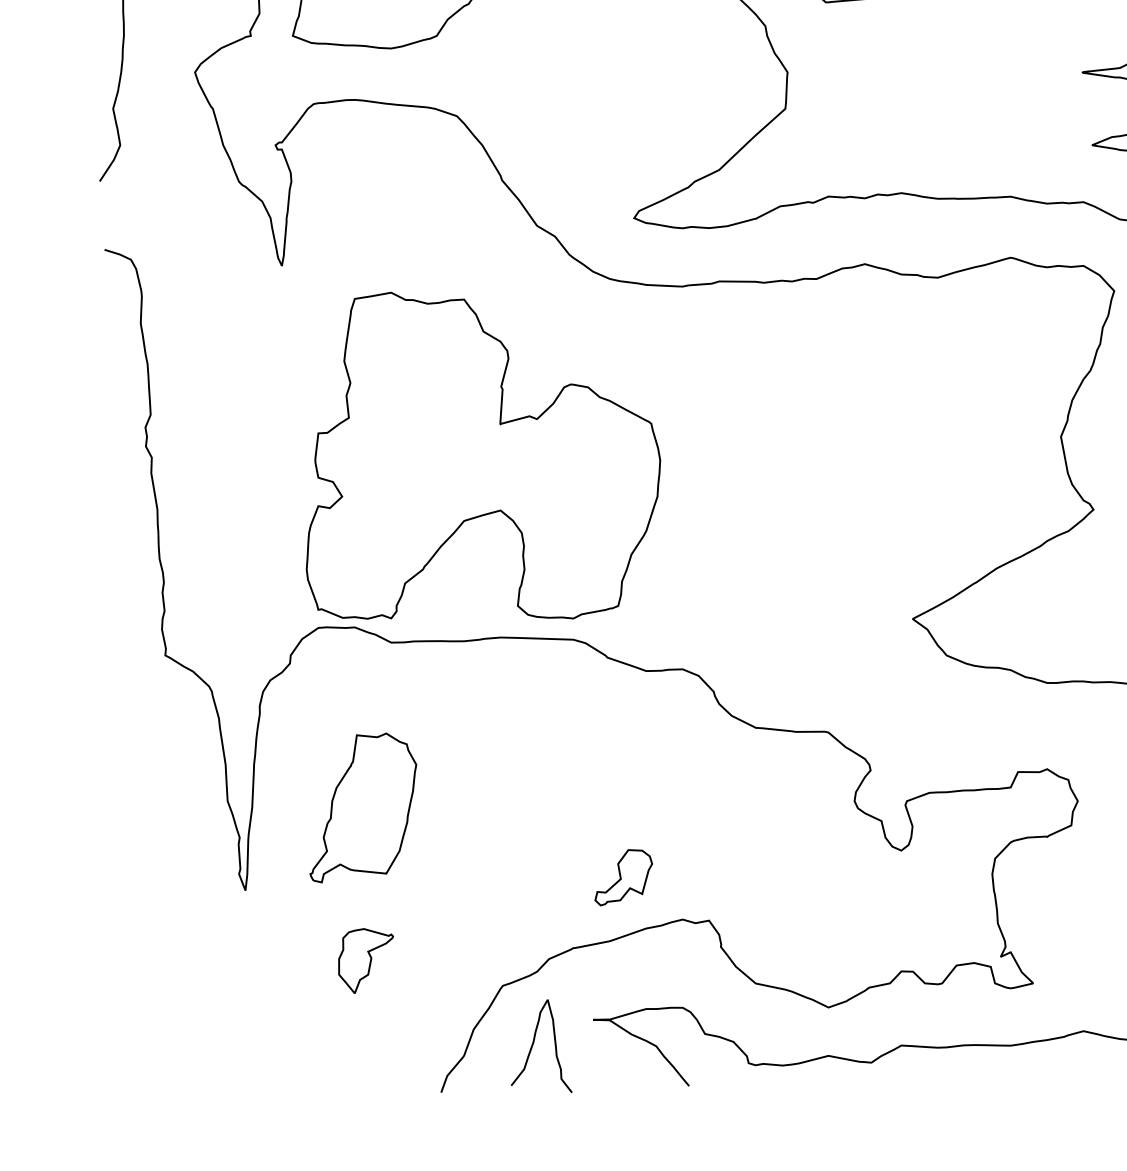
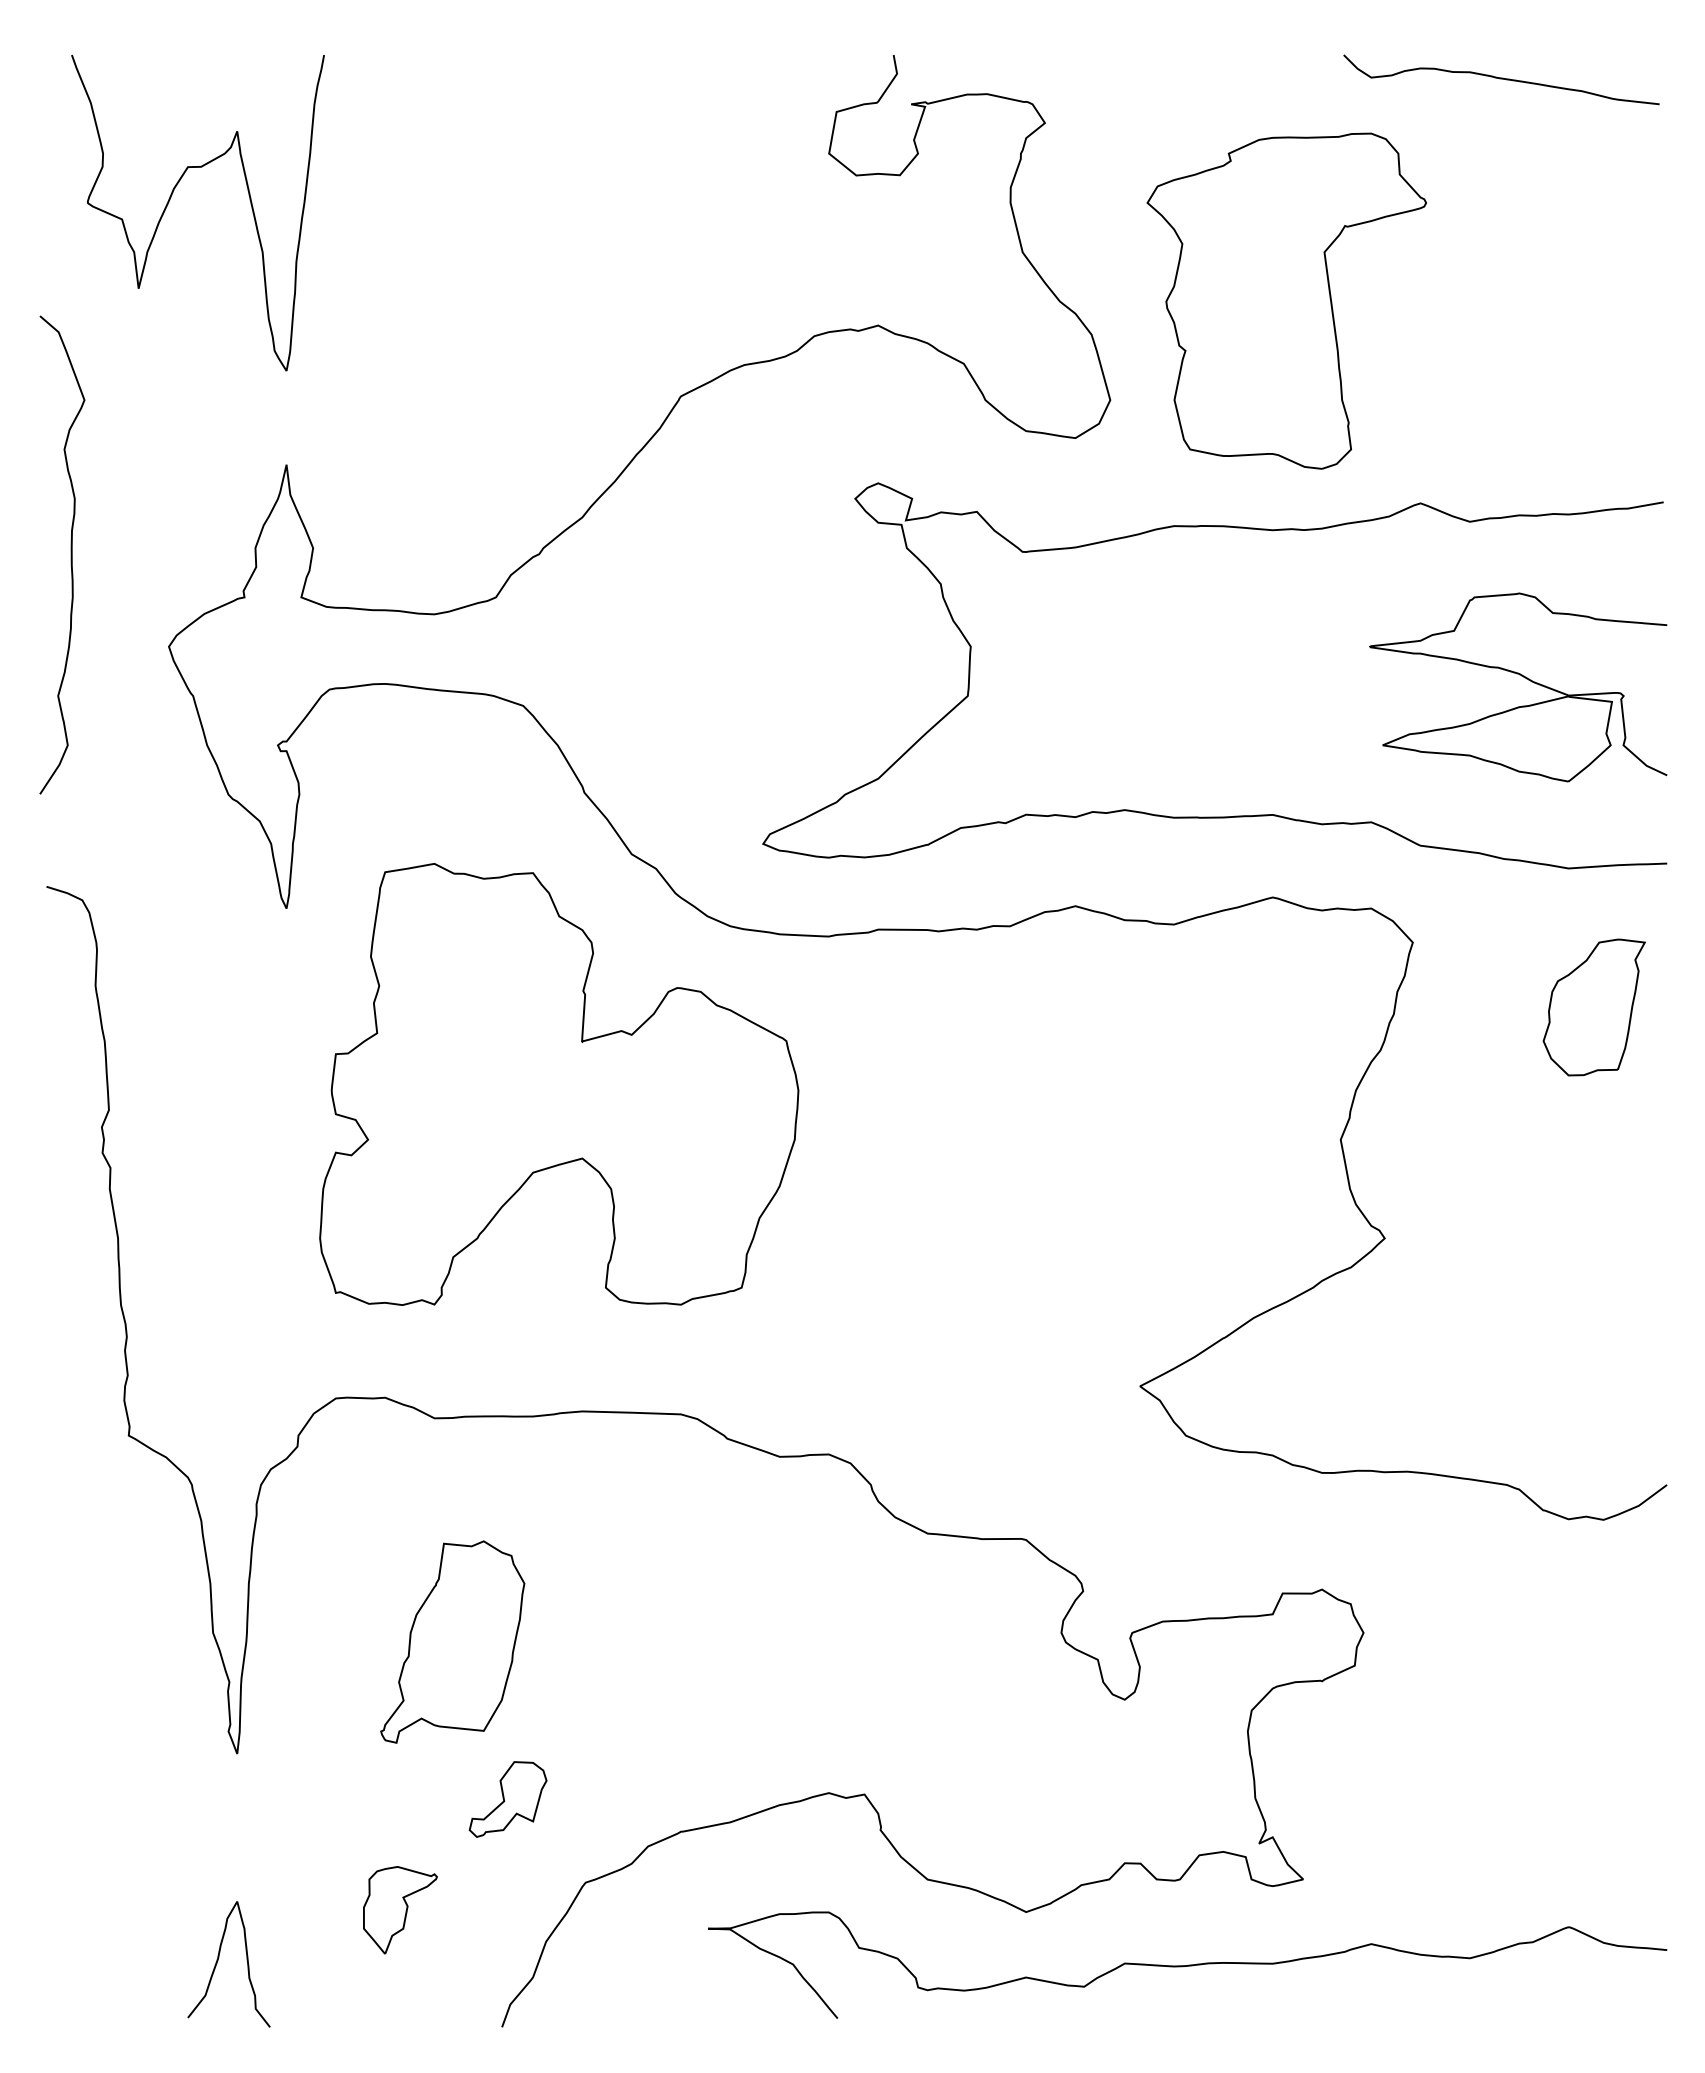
part: (483, 455) -> (559, 1084), moved
part: (363, 807) -> (452, 1641), moved
part: (623, 877) -> (507, 1799), moved
part: (366, 961) -> (400, 1910), moved
curve: (533, 1043) -> (218, 1960), moved

